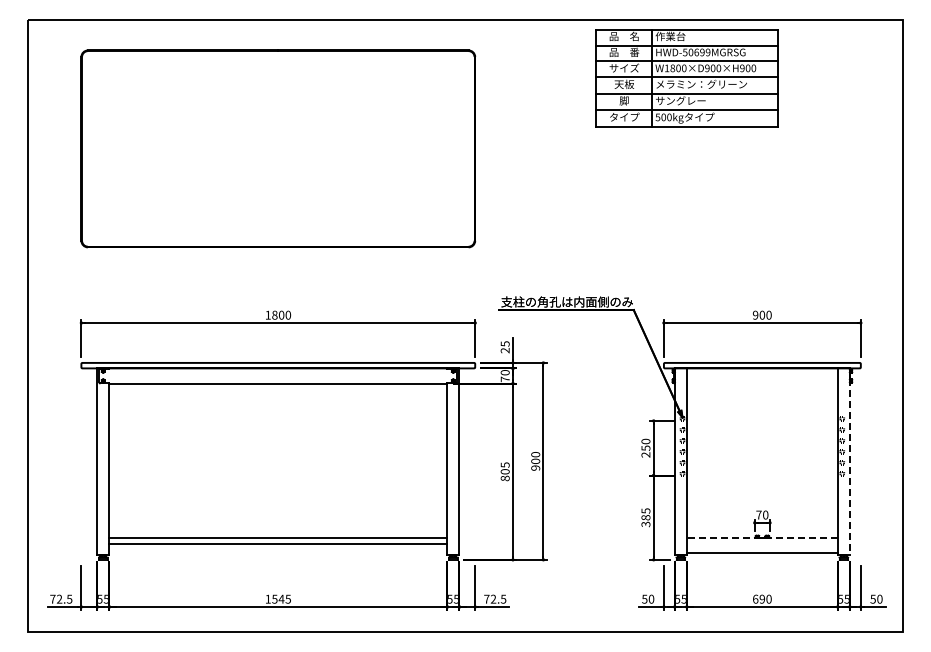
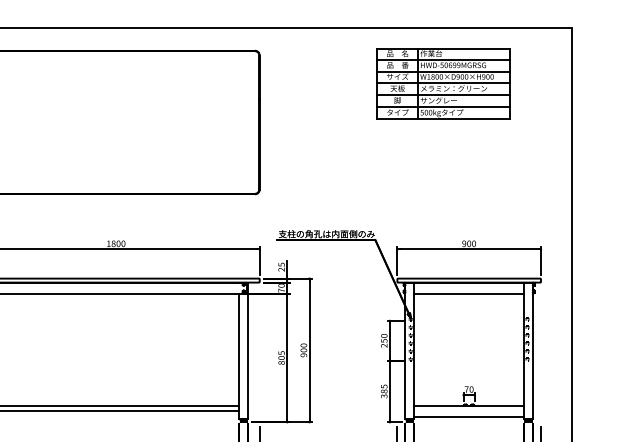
part: (686, 78) -> (443, 84), moved
line: (761, 383) -> (468, 293), added
line: (849, 461) -> (532, 350), dashed -> solid
line: (761, 537) -> (468, 405), dashed -> solid

